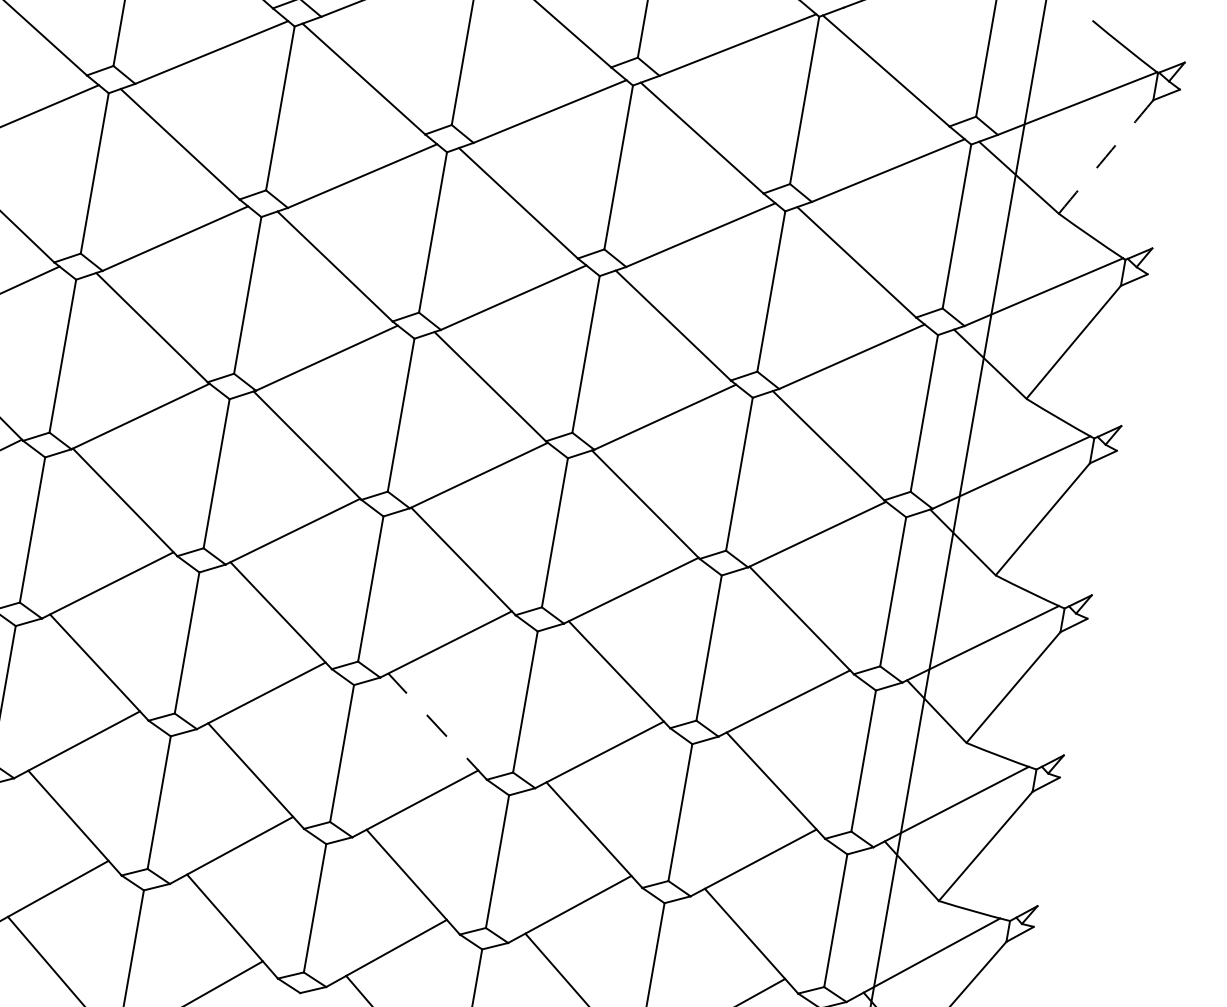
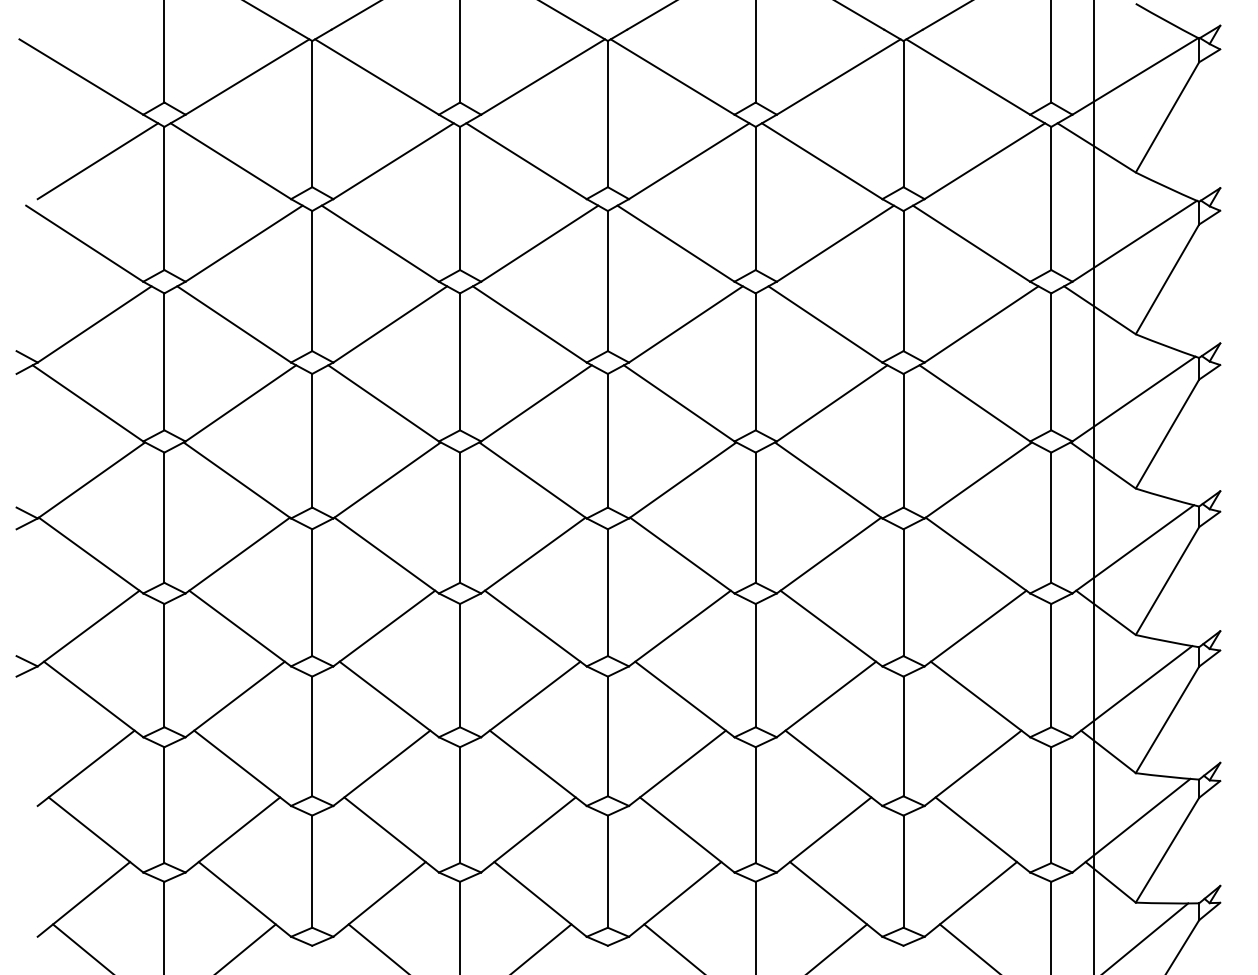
arc: (1106, 157) -> (1167, 117), dashed -> solid
line: (437, 726) -> (684, 699), dashed -> solid

